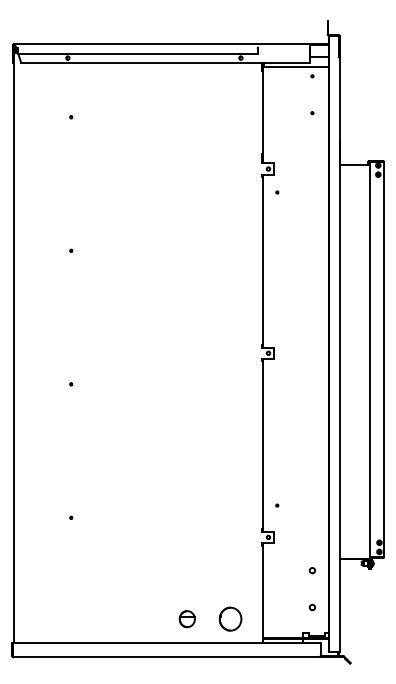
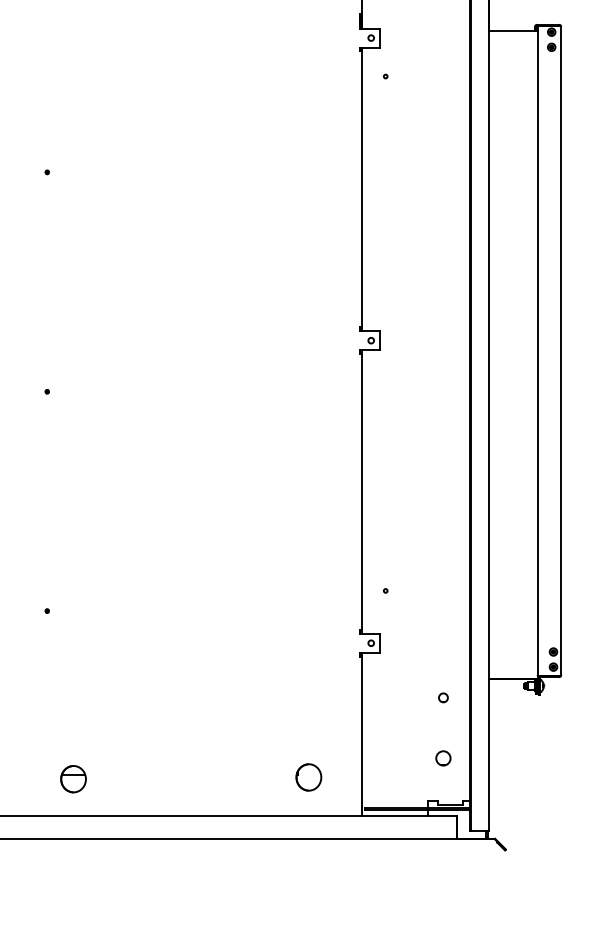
part: (312, 607) -> (443, 758), size x1.6
part: (230, 618) -> (308, 776), size x0.7
part: (186, 619) -> (72, 779), moved

